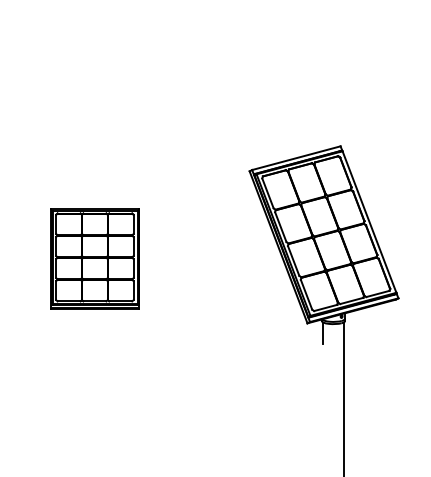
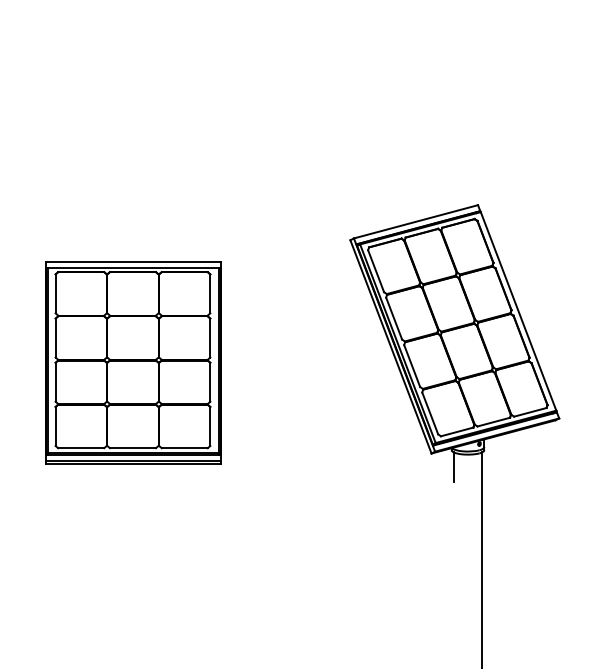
part: (95, 258) -> (134, 362), size x1.43

